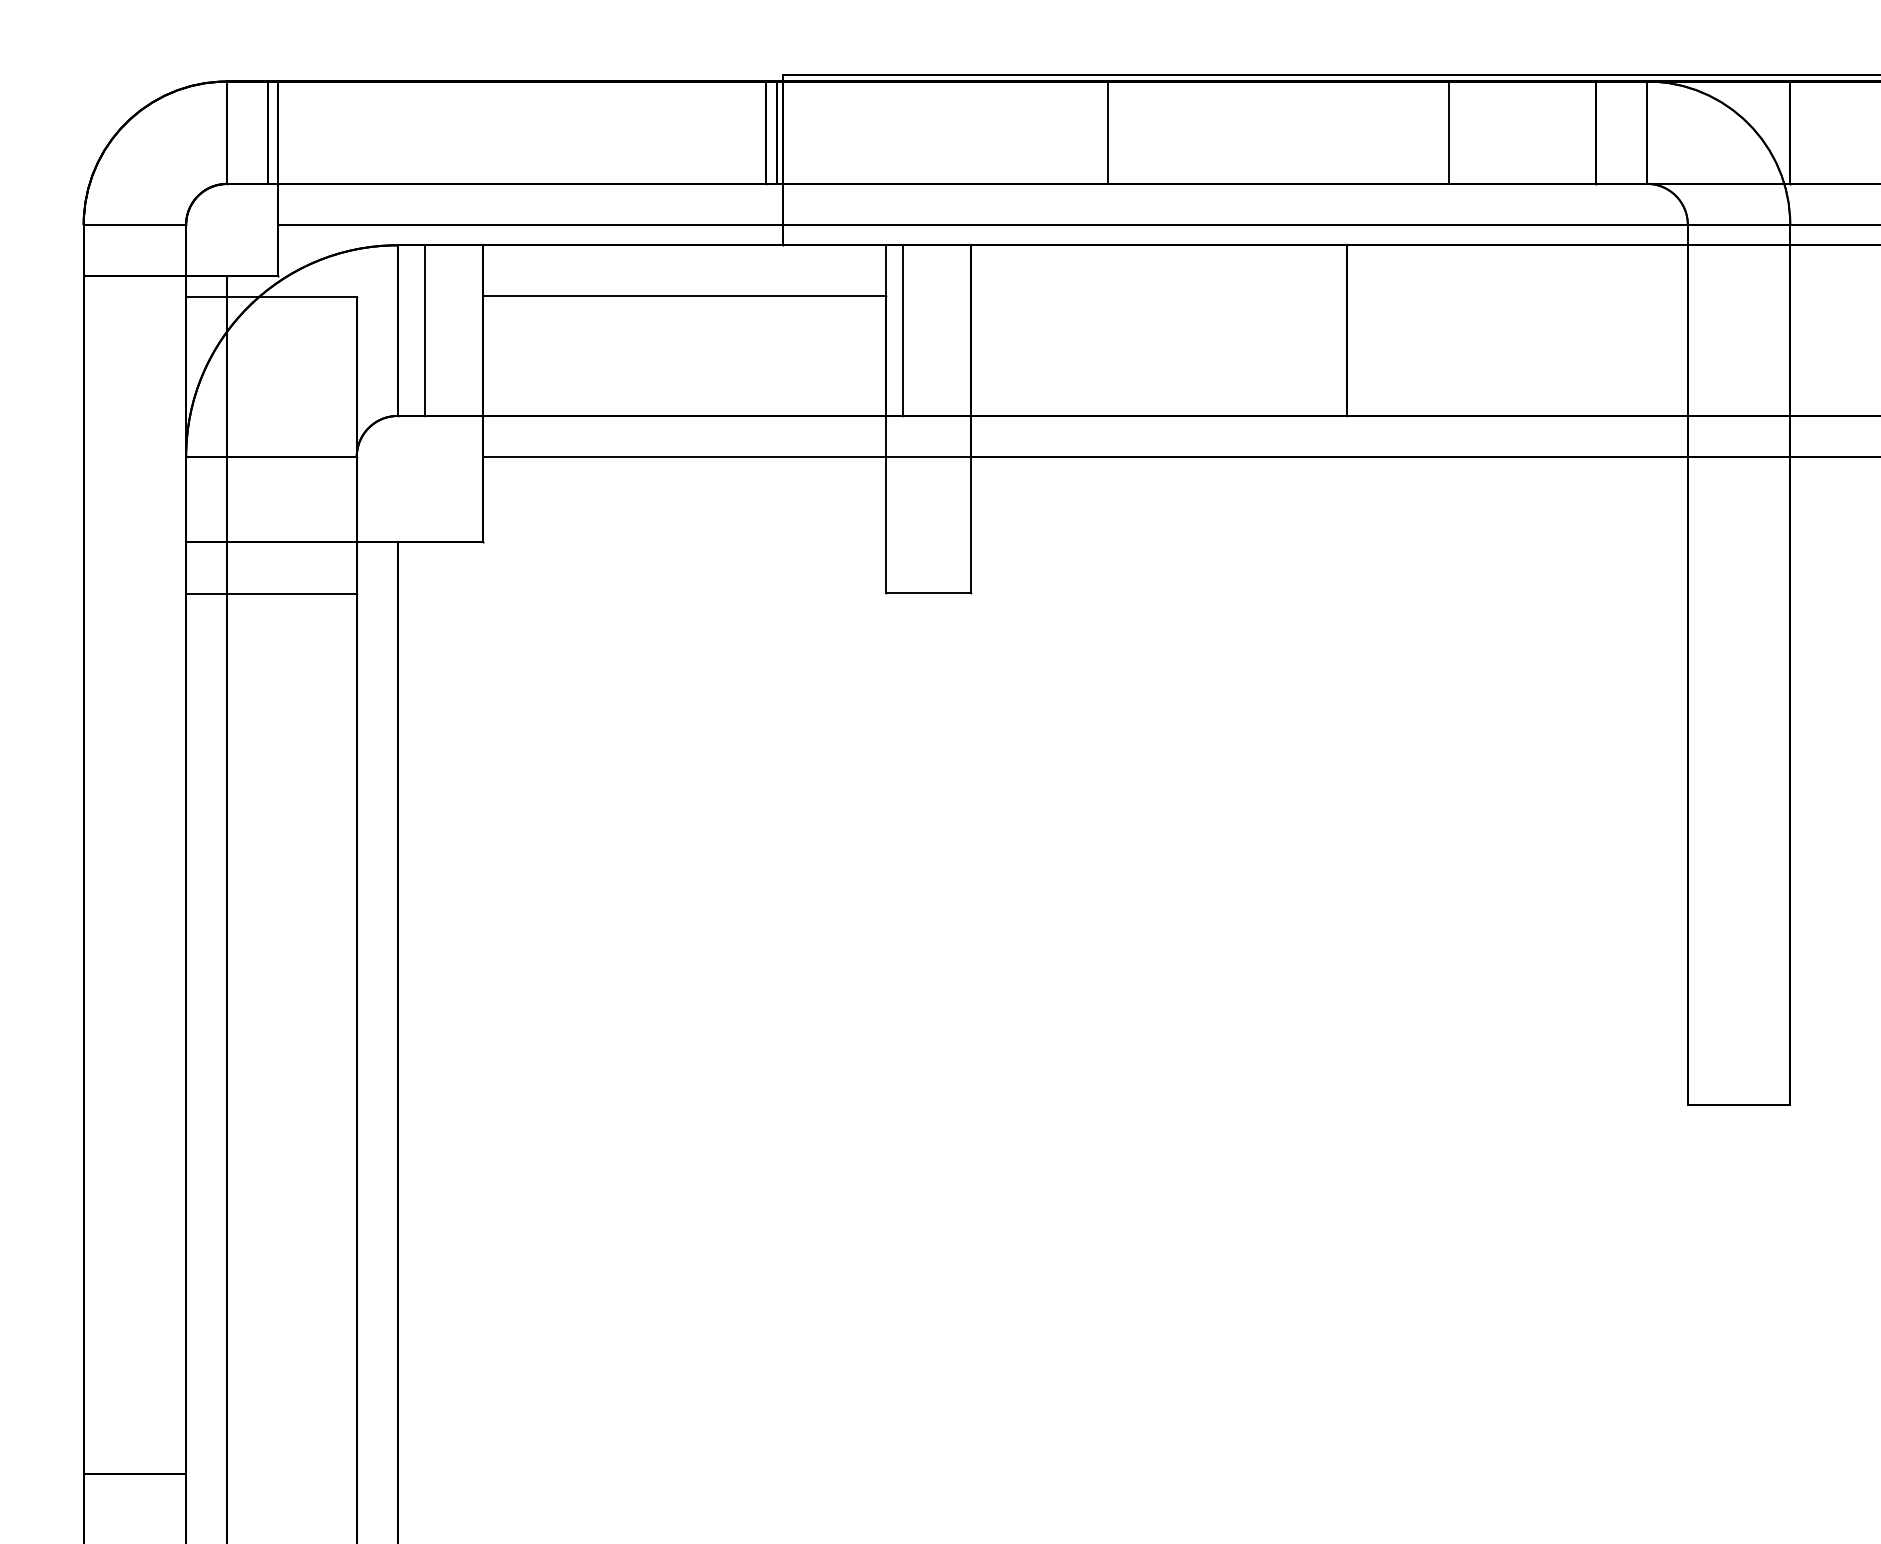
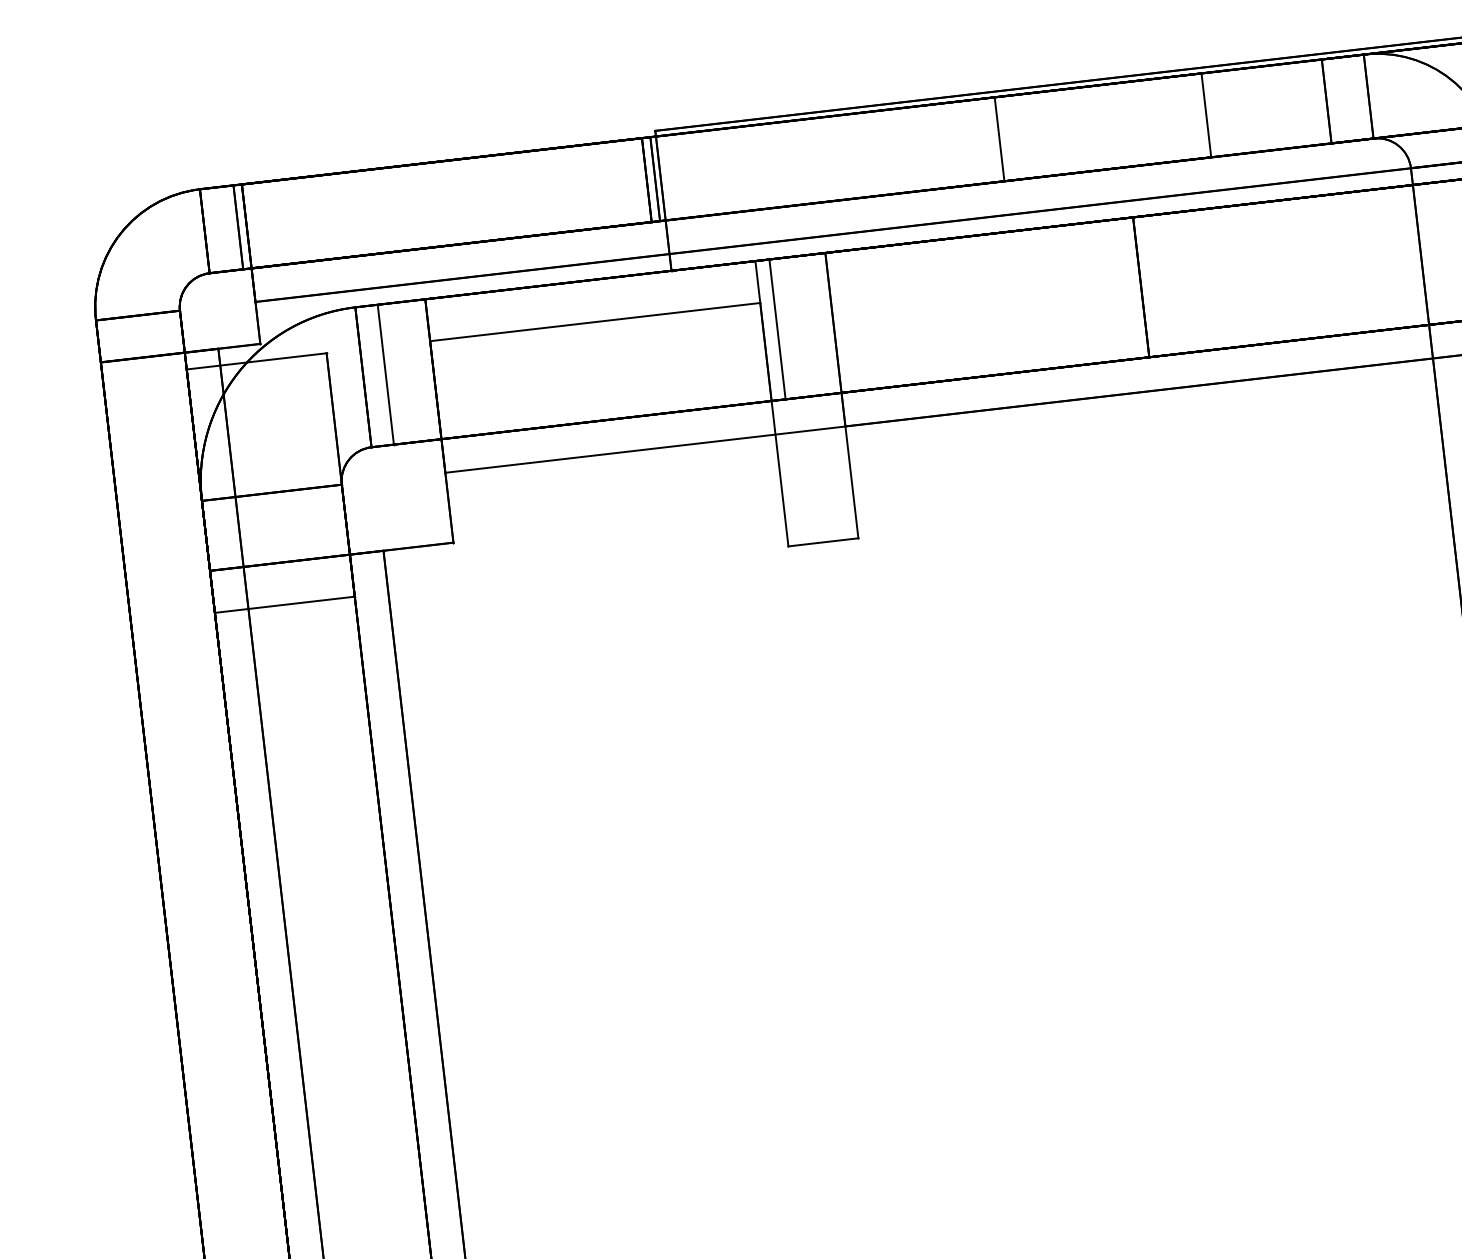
line: (1107, 132) -> (999, 139), moved

